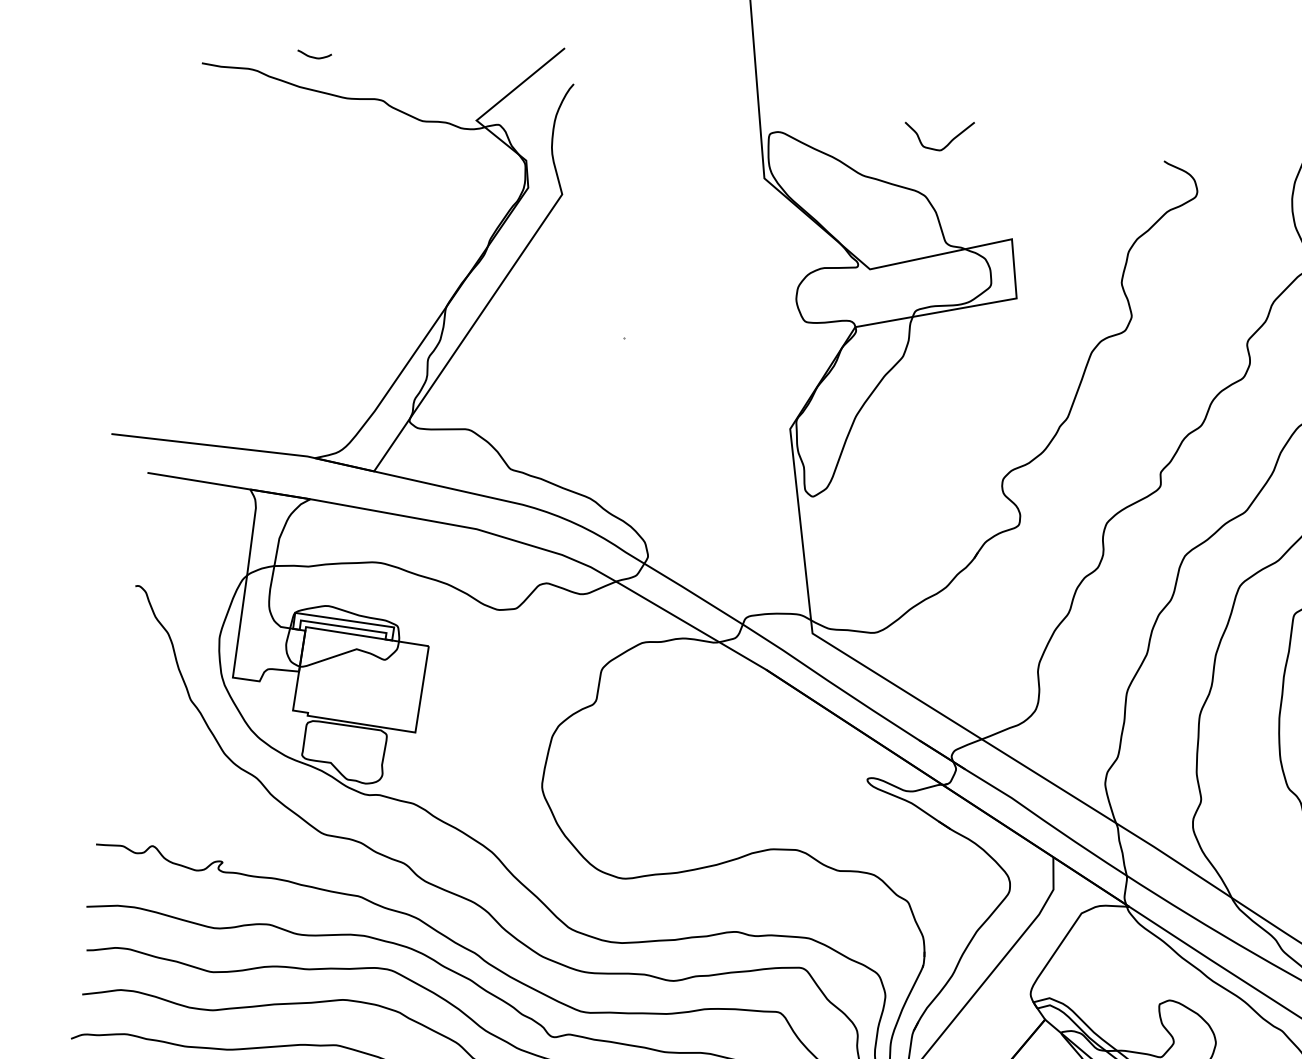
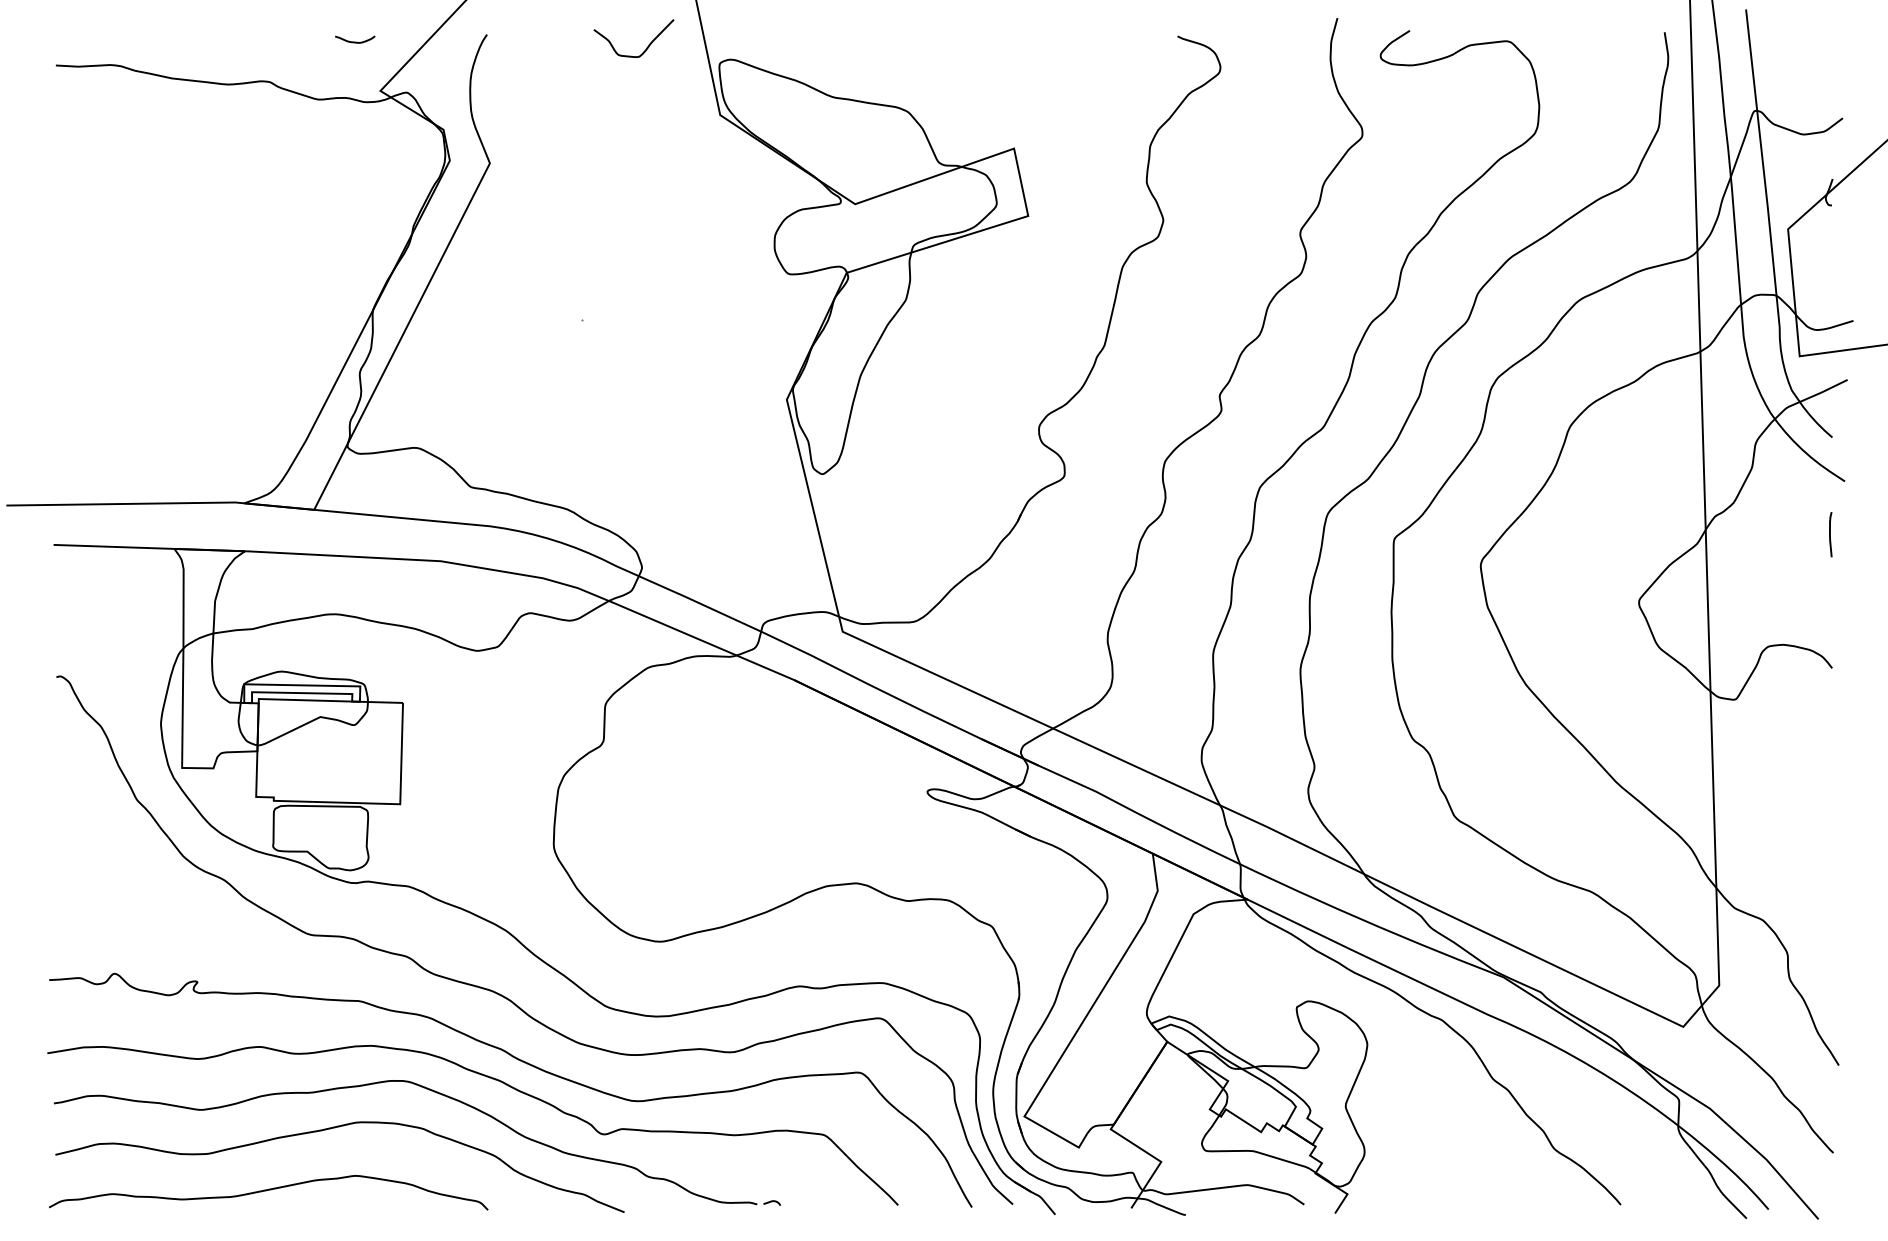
curve: (314, 56) -> (355, 41), moved
curve: (948, 143) -> (646, 47), moved

